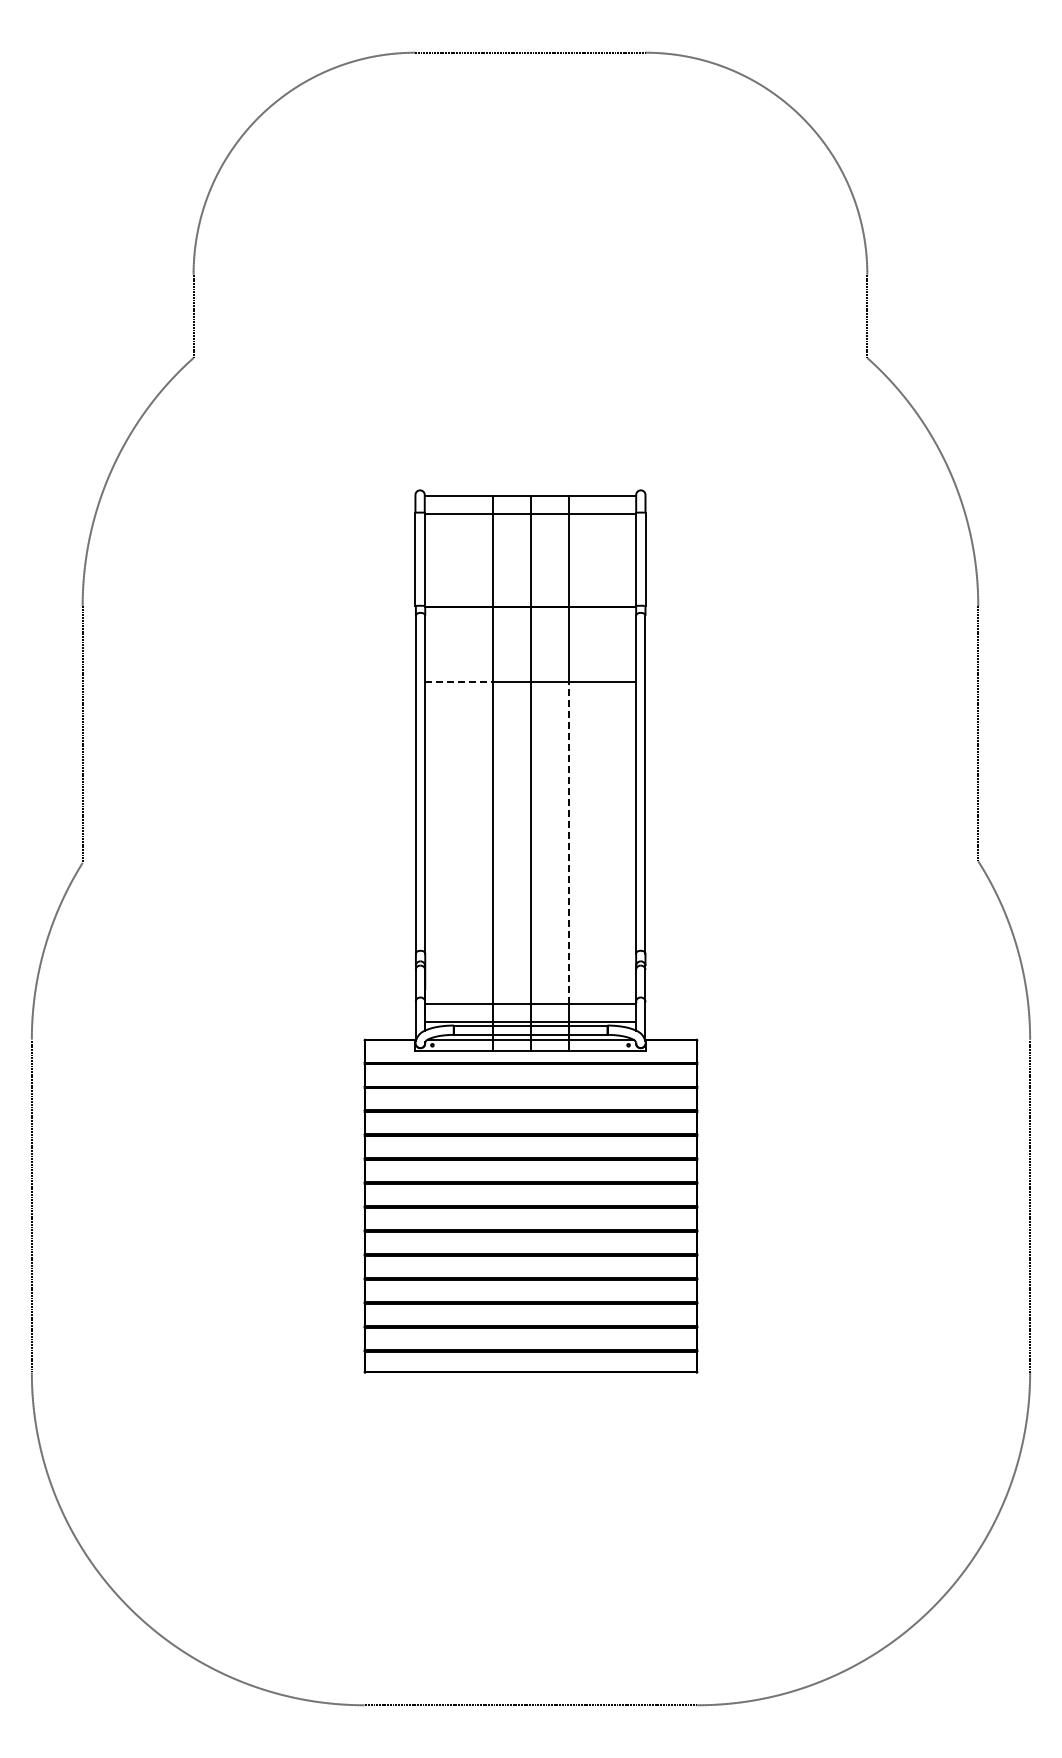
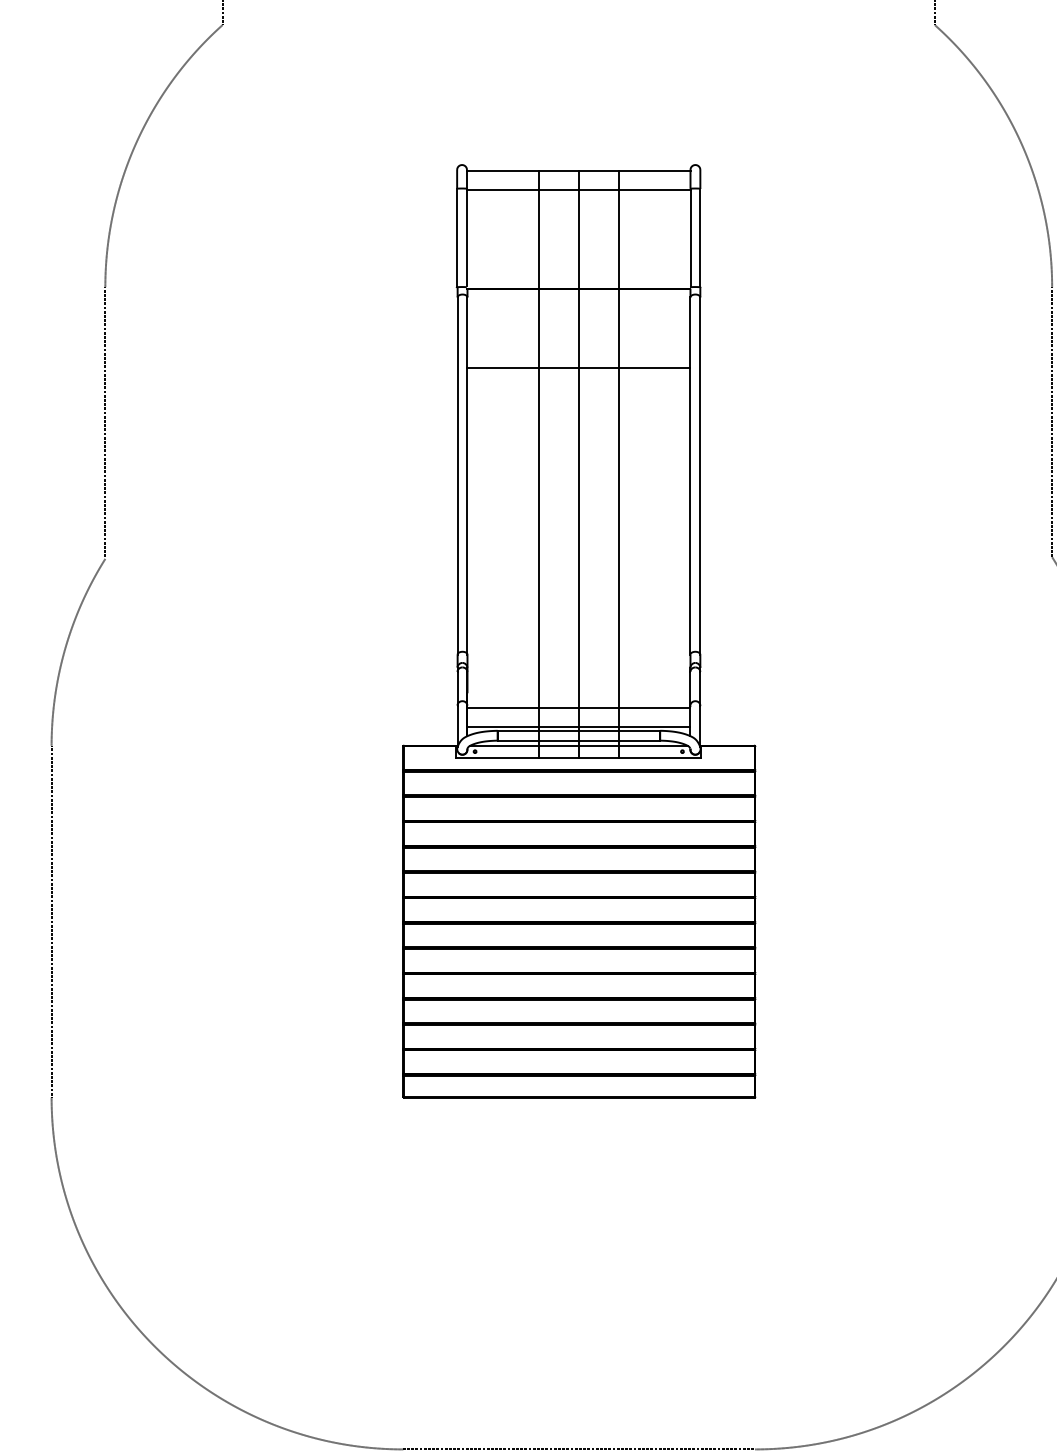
line: (459, 682) -> (503, 368), dashed -> solid
line: (568, 843) -> (618, 538), dashed -> solid

